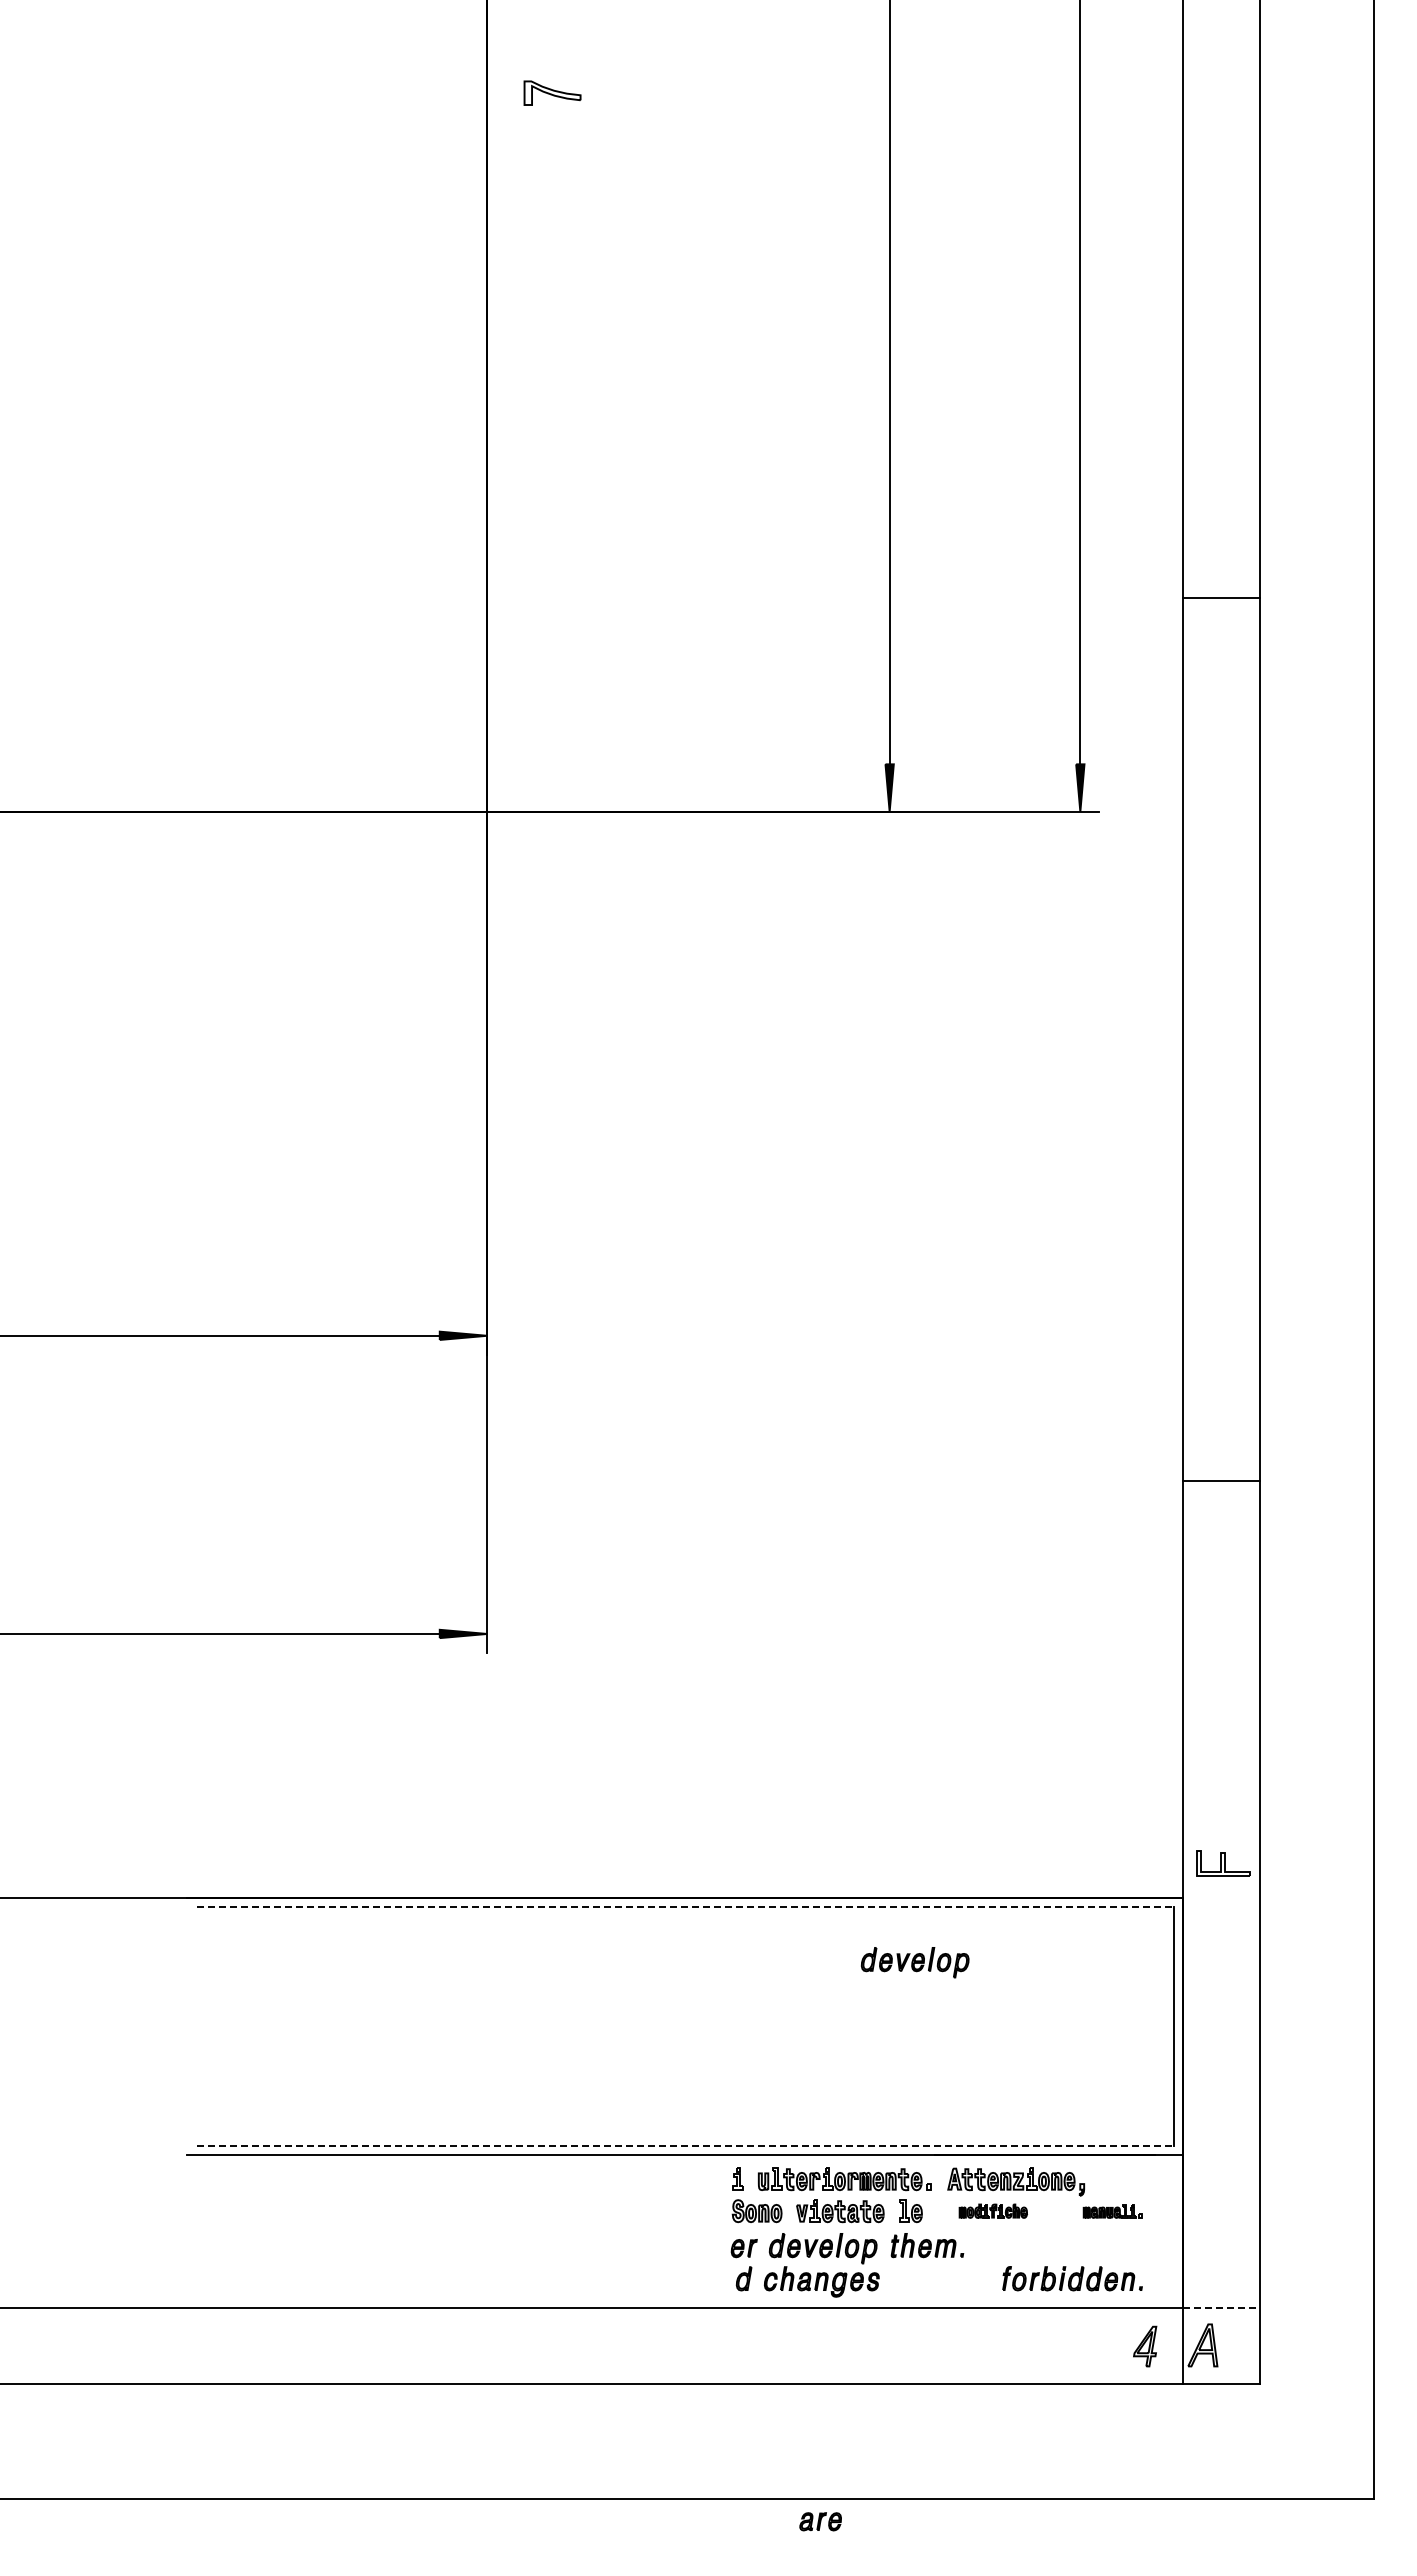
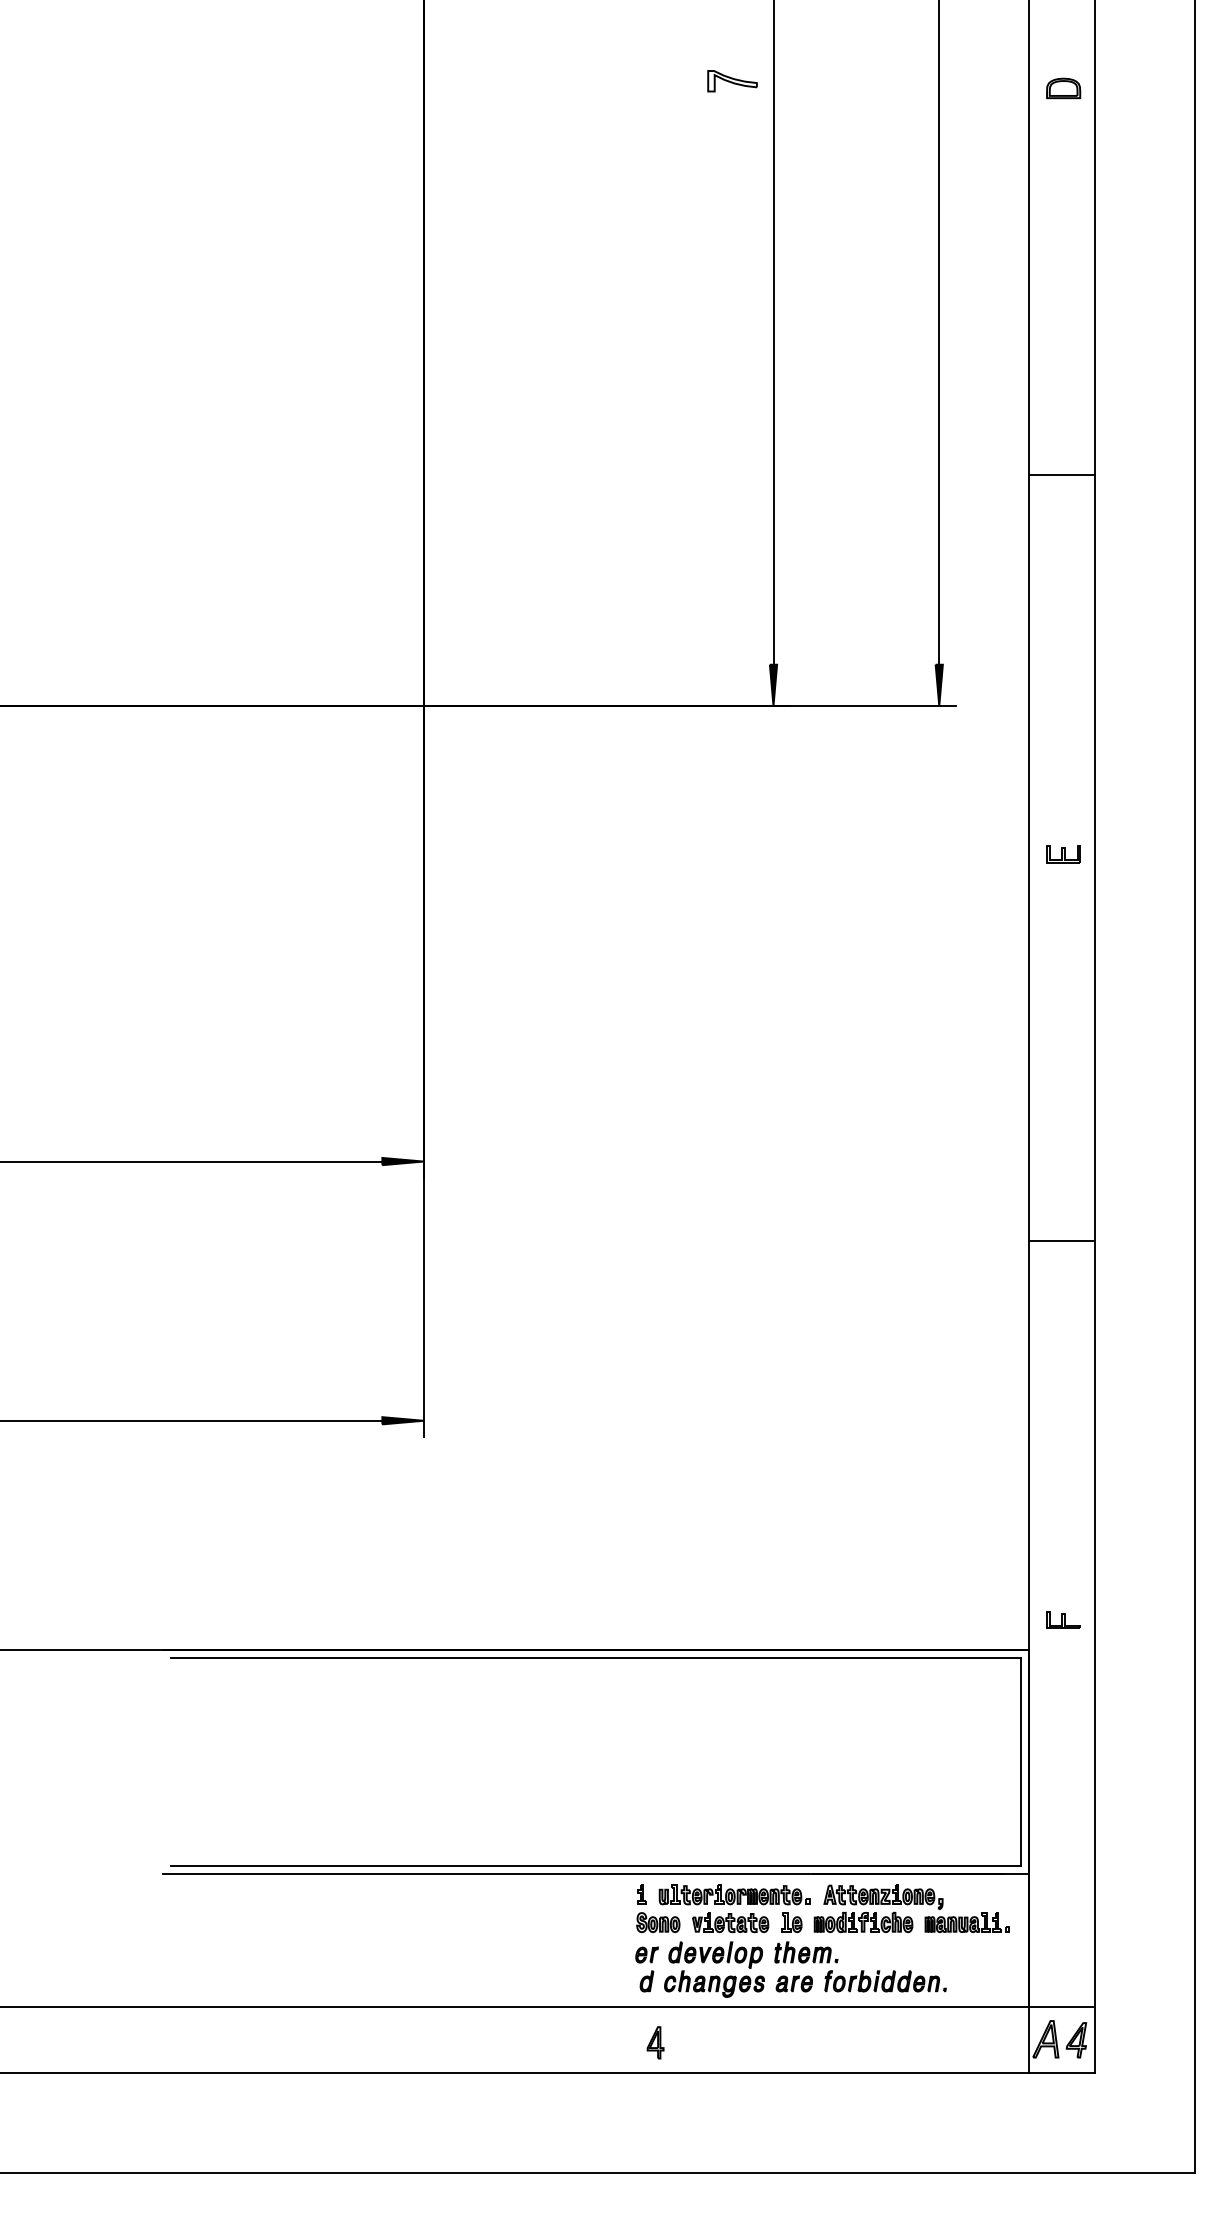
part: (552, 92) -> (732, 80), moved
part: (1223, 101) -> (1063, 88), added
line: (1221, 597) -> (1062, 474), moved
part: (1222, 982) -> (1062, 854), added
line: (1221, 1480) -> (1062, 1240), moved
part: (1222, 1862) -> (1062, 1619), size x0.71
line: (685, 1907) -> (596, 1658), dashed -> solid
part: (914, 1962) -> (795, 1706), removed
line: (685, 2145) -> (596, 1865), dashed -> solid
part: (993, 2211) -> (863, 1922), size x1.67
part: (1112, 2211) -> (967, 1922), size x1.67
part: (1072, 2278) -> (885, 1981), moved
line: (1222, 2307) -> (1062, 2006), dashed -> solid
part: (1145, 2346) -> (1076, 2040), moved
part: (754, 2349) -> (655, 2042), added
part: (820, 2521) -> (794, 1983), moved

